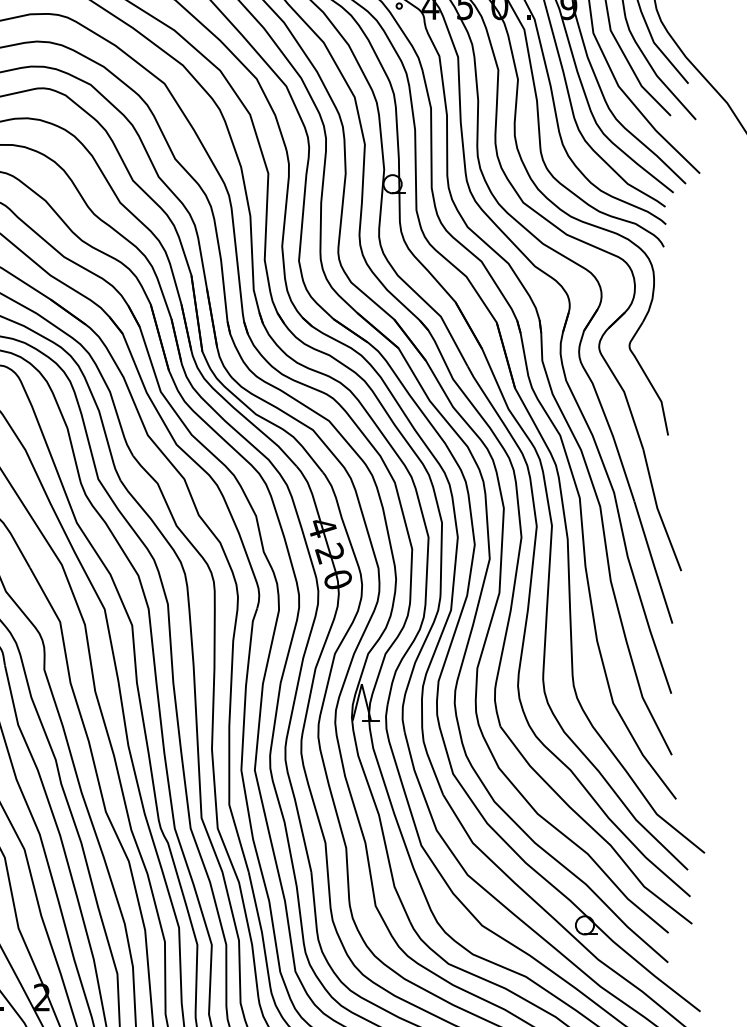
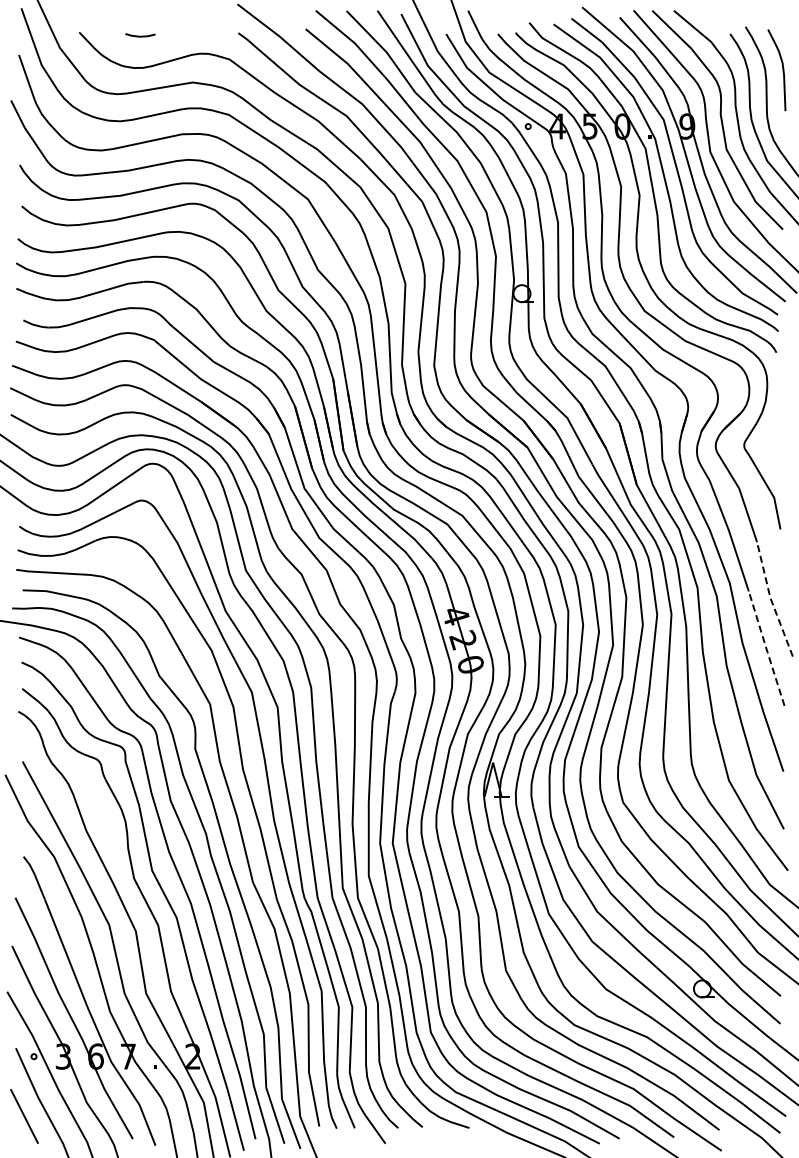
line: (658, 510) -> (771, 599), solid -> dashed
line: (653, 563) -> (766, 649), solid -> dashed

